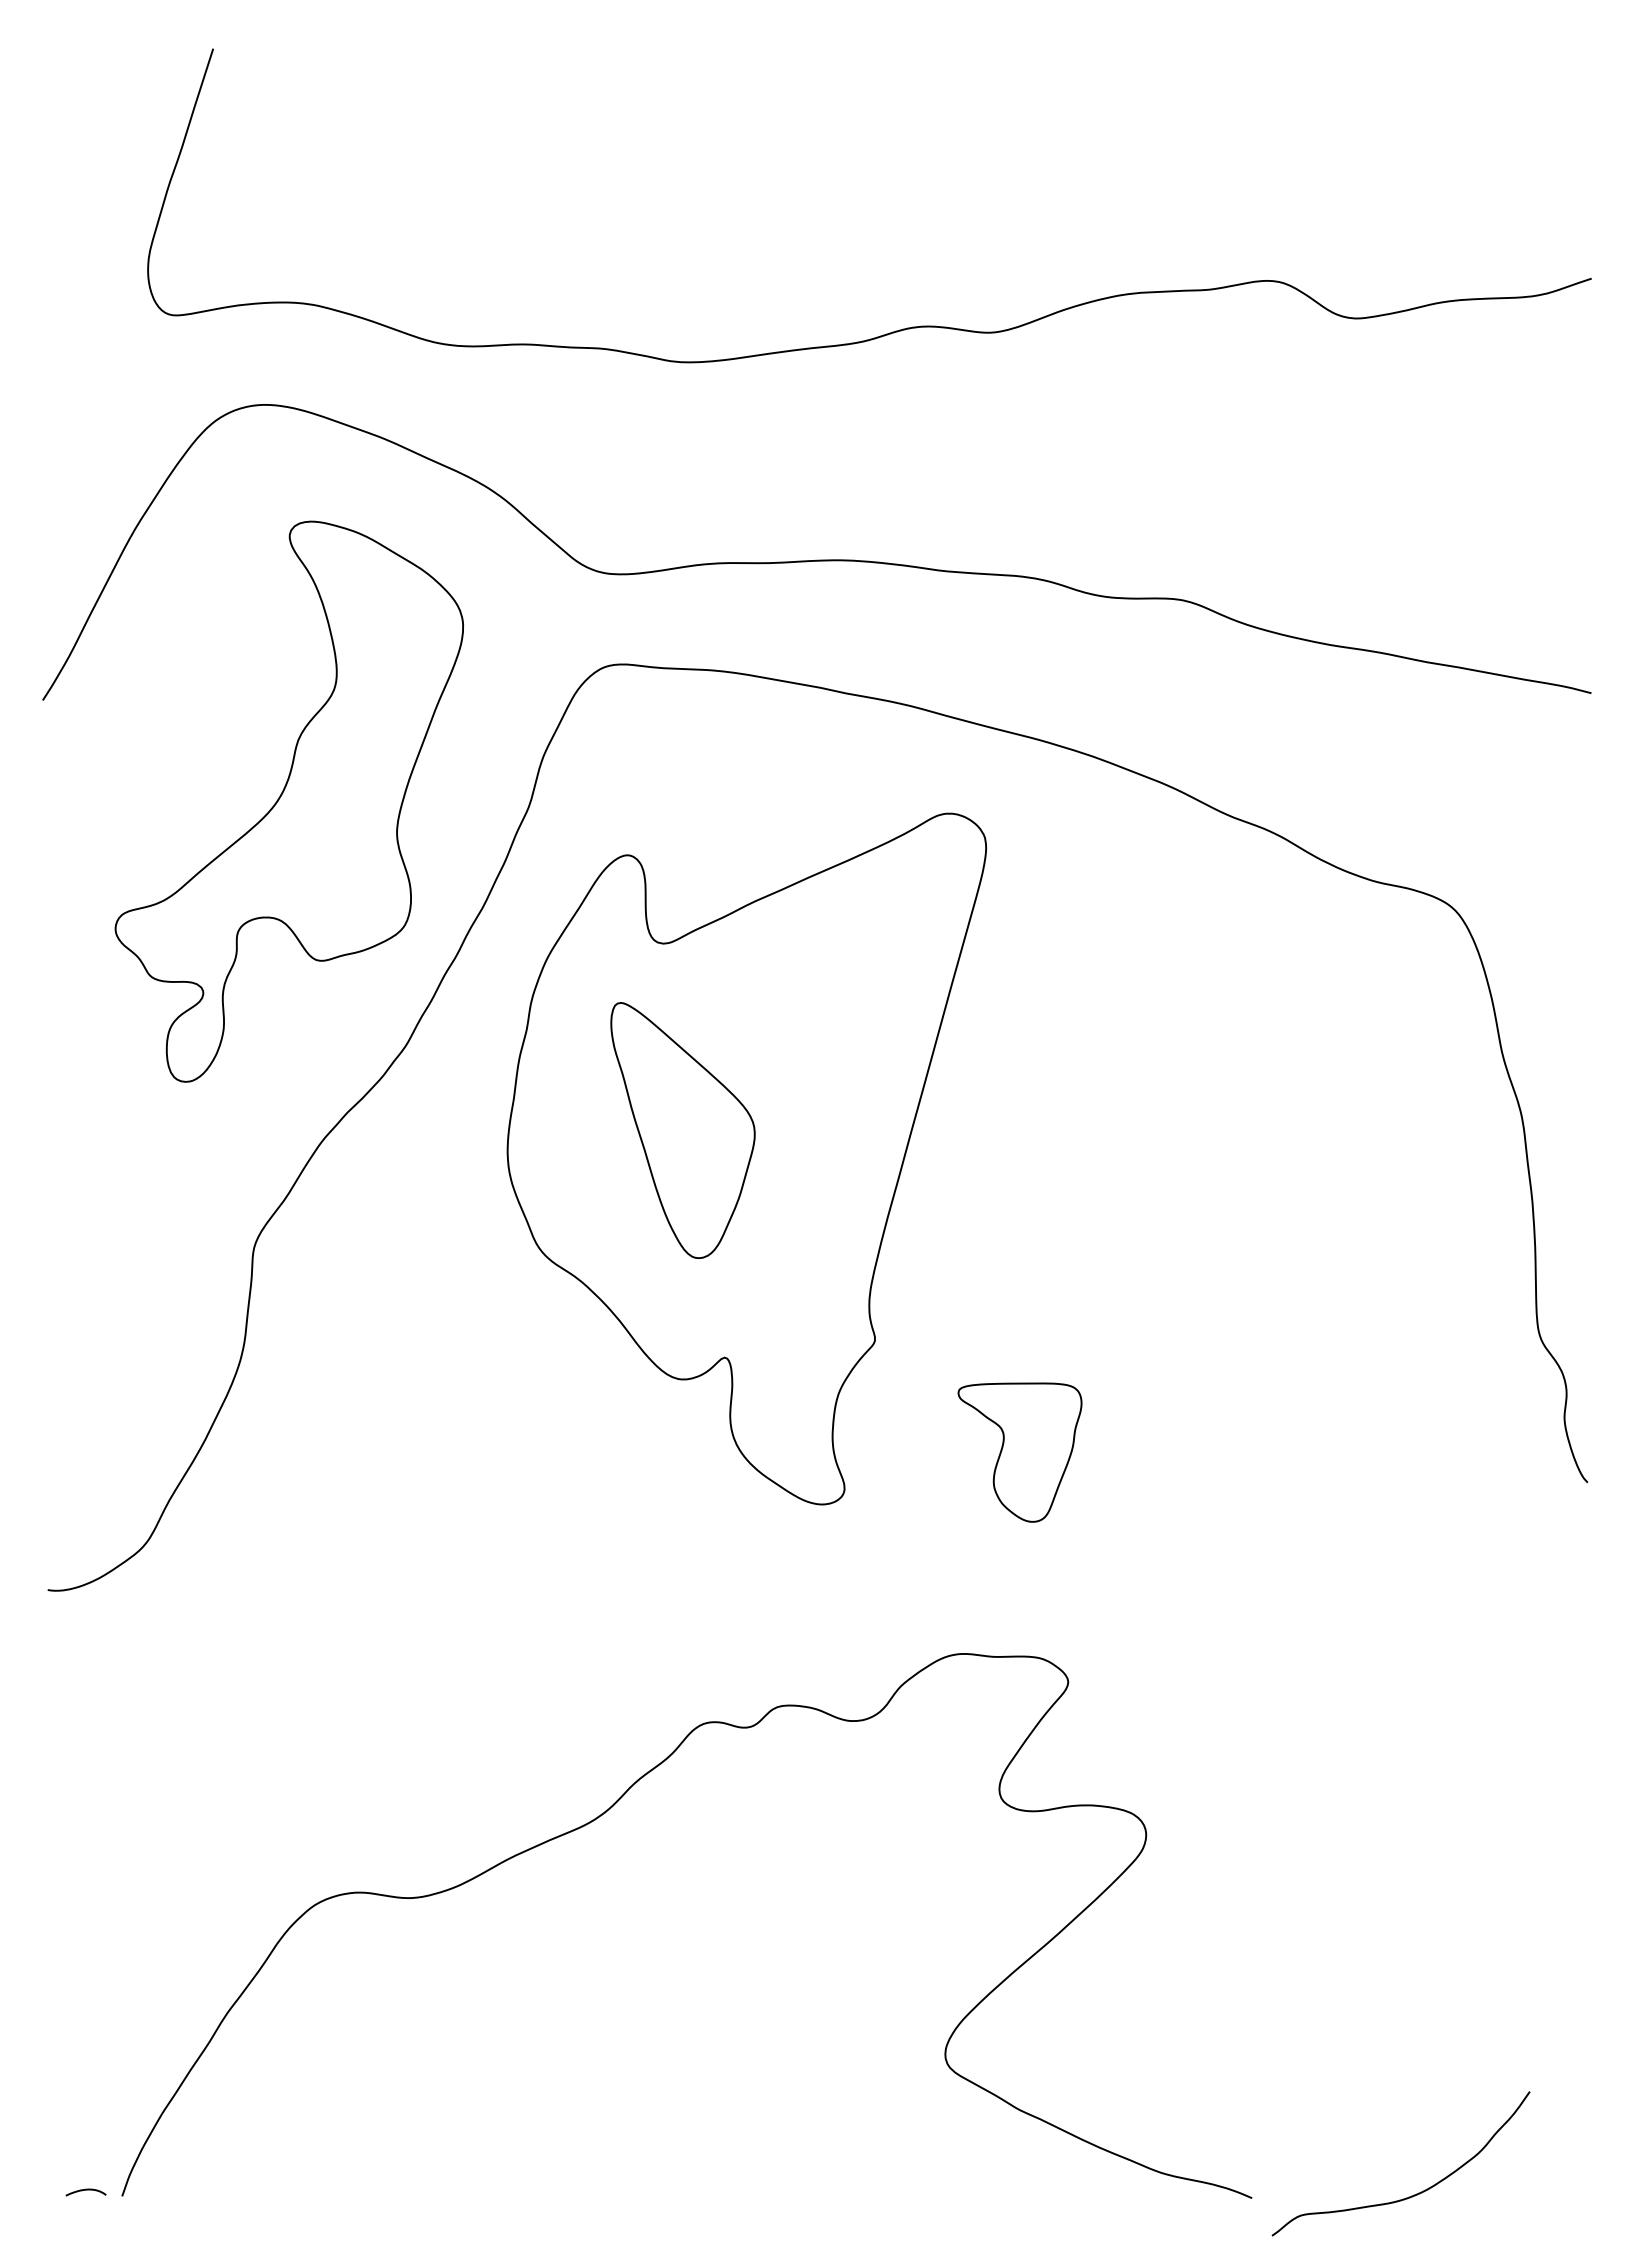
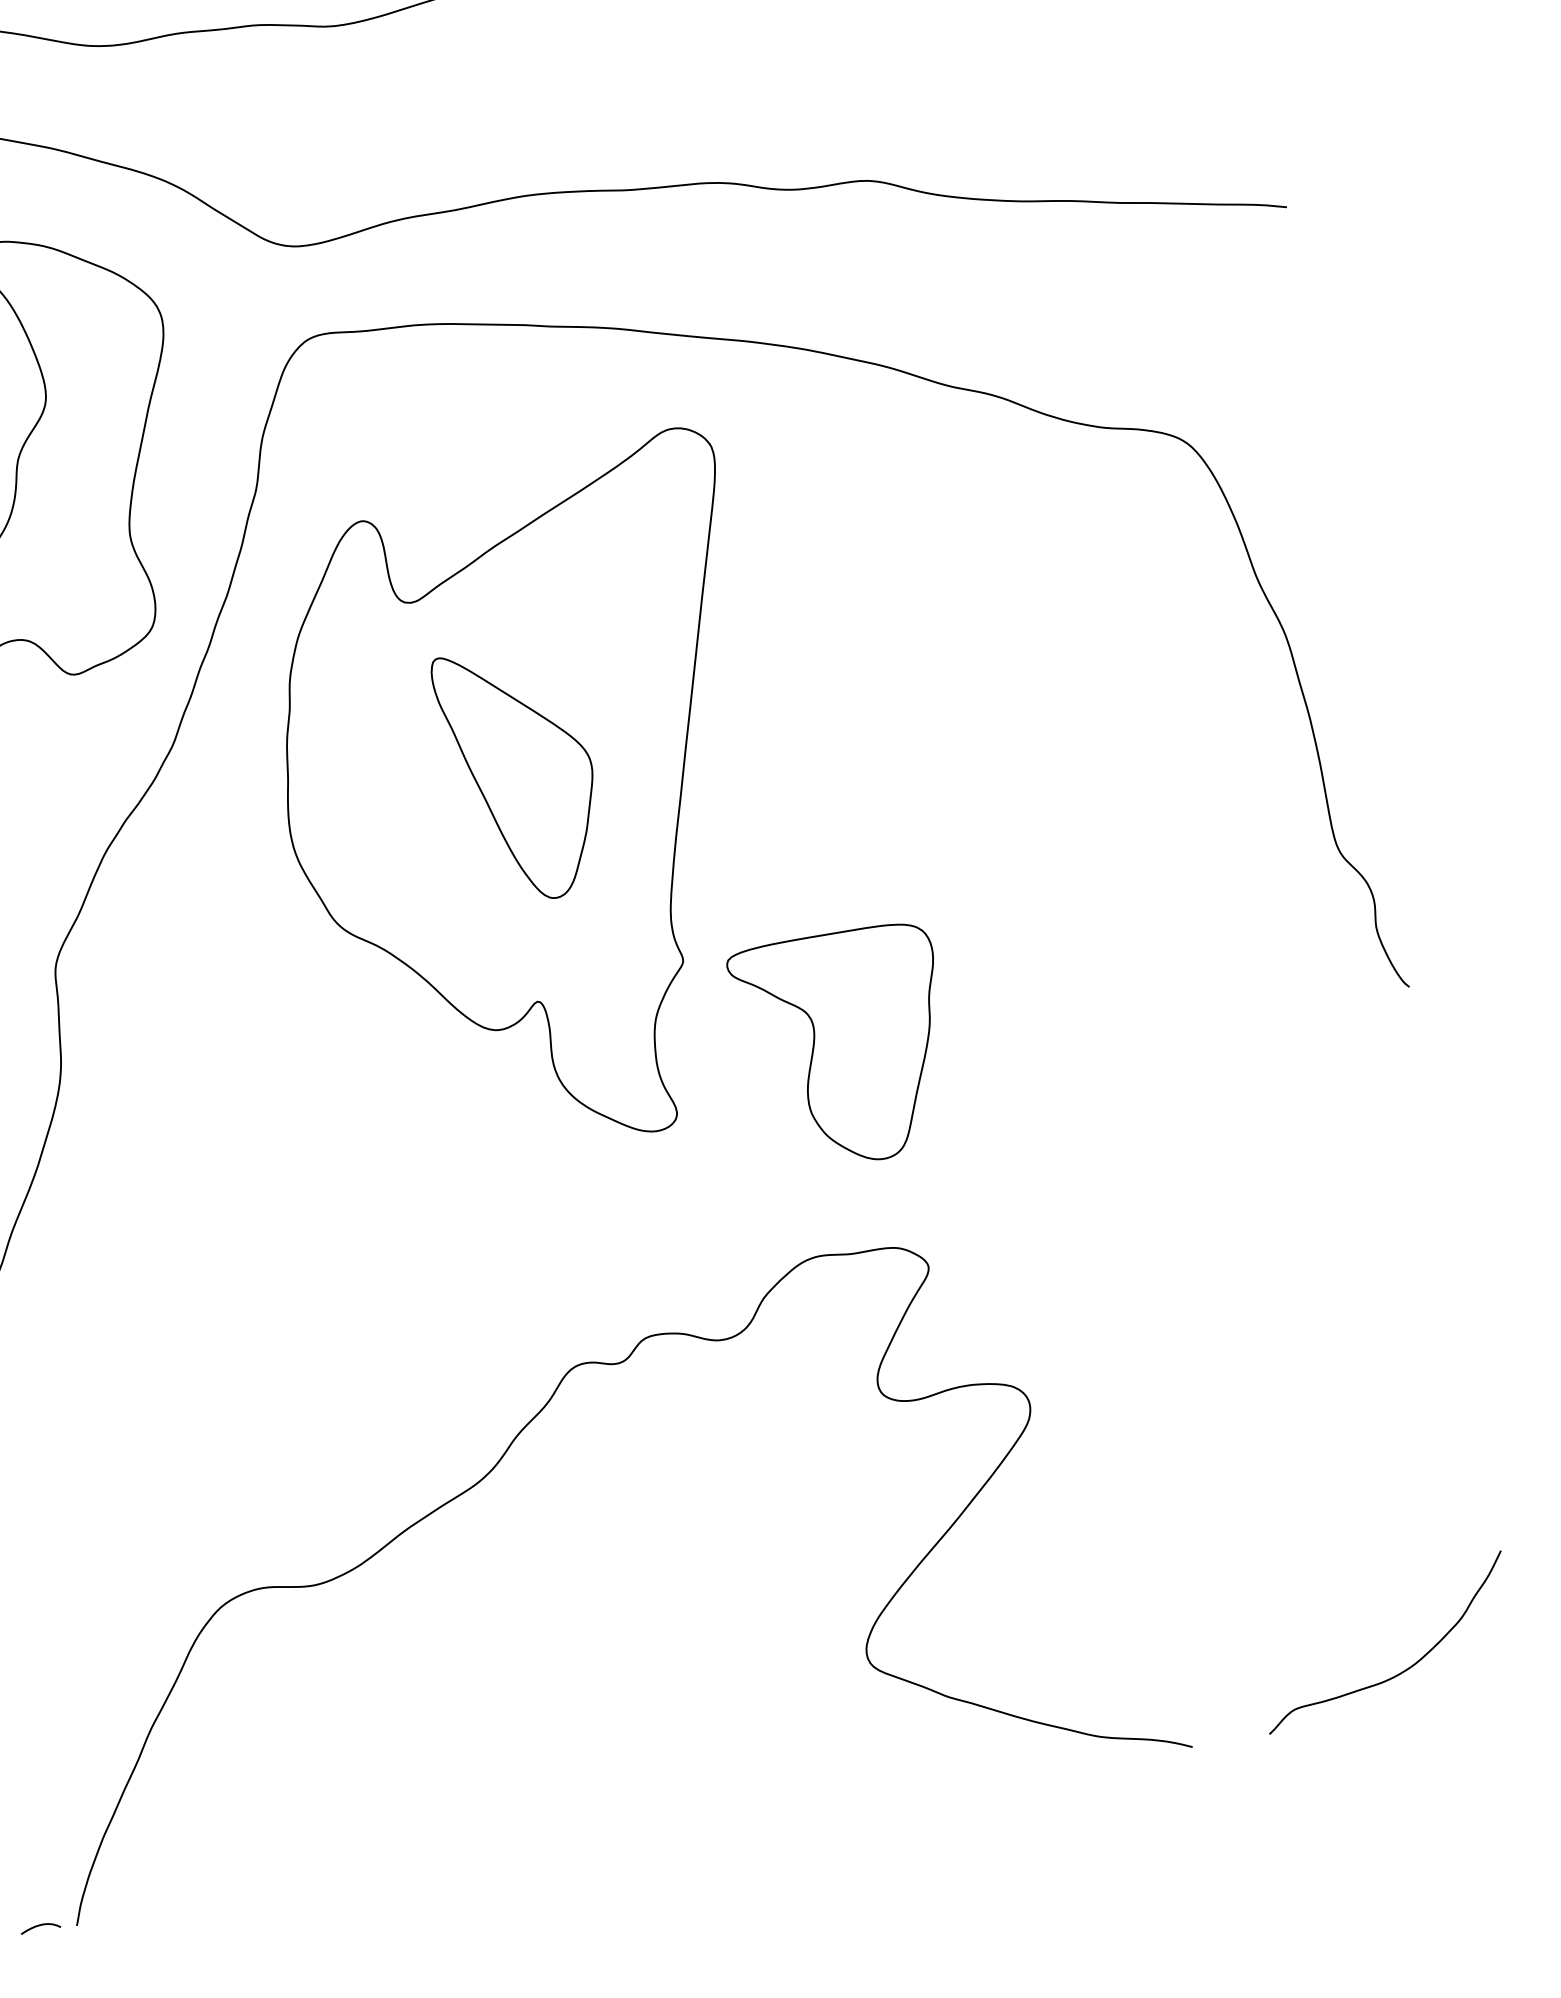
part: (682, 1130) -> (519, 774), moved
part: (1019, 1452) -> (843, 1048), size x1.67
curve: (1411, 2195) -> (1400, 1672), moved

